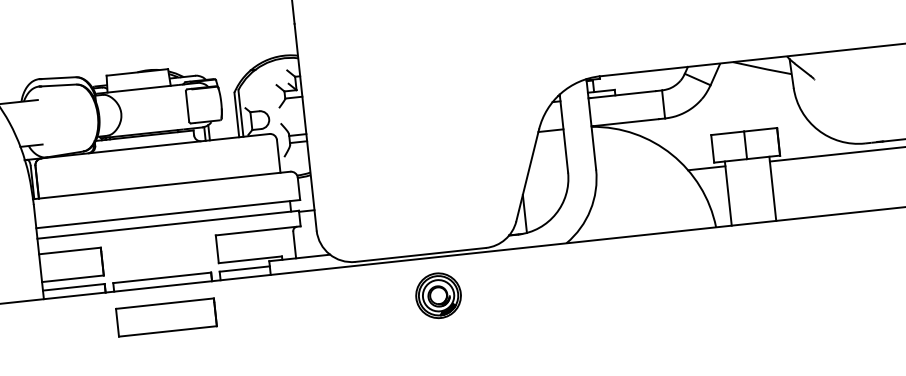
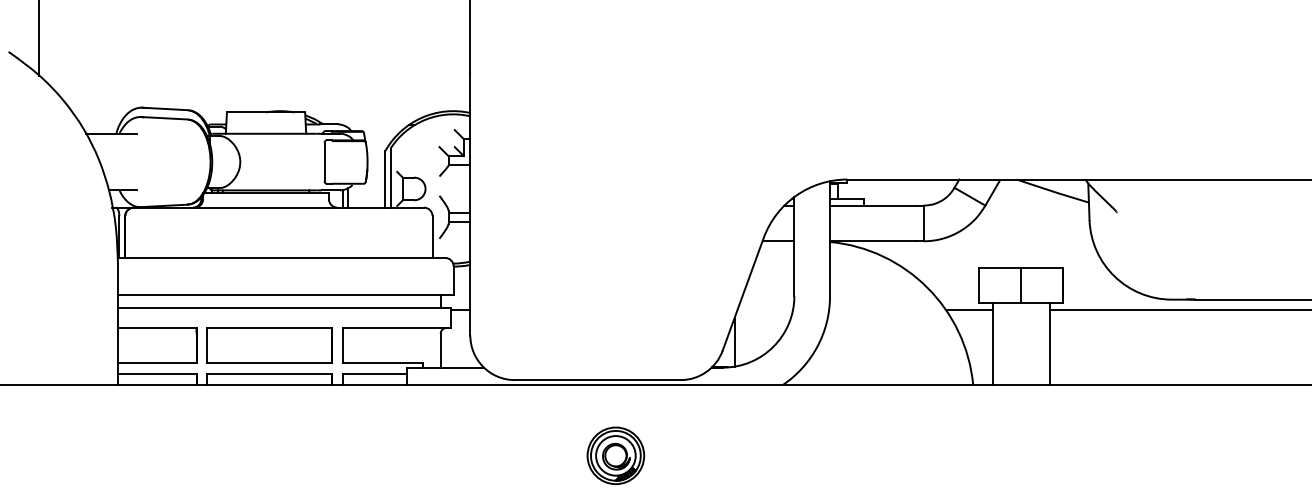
part: (438, 295) -> (615, 455), moved
part: (166, 317) -> (269, 345), moved

